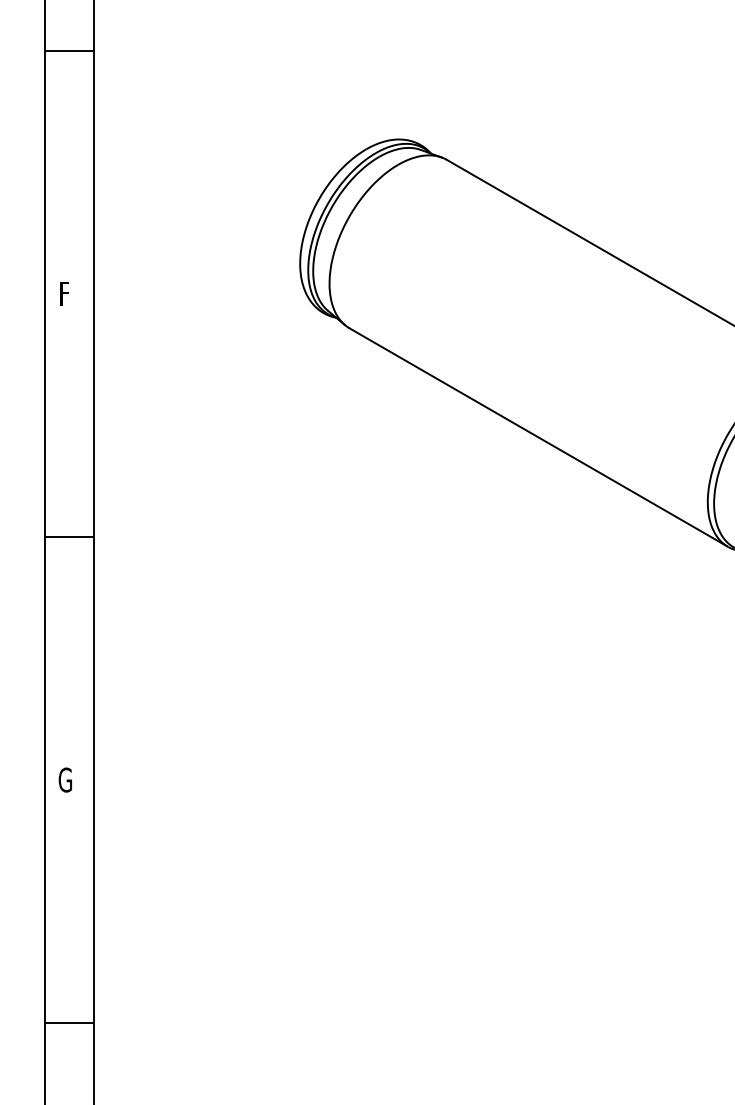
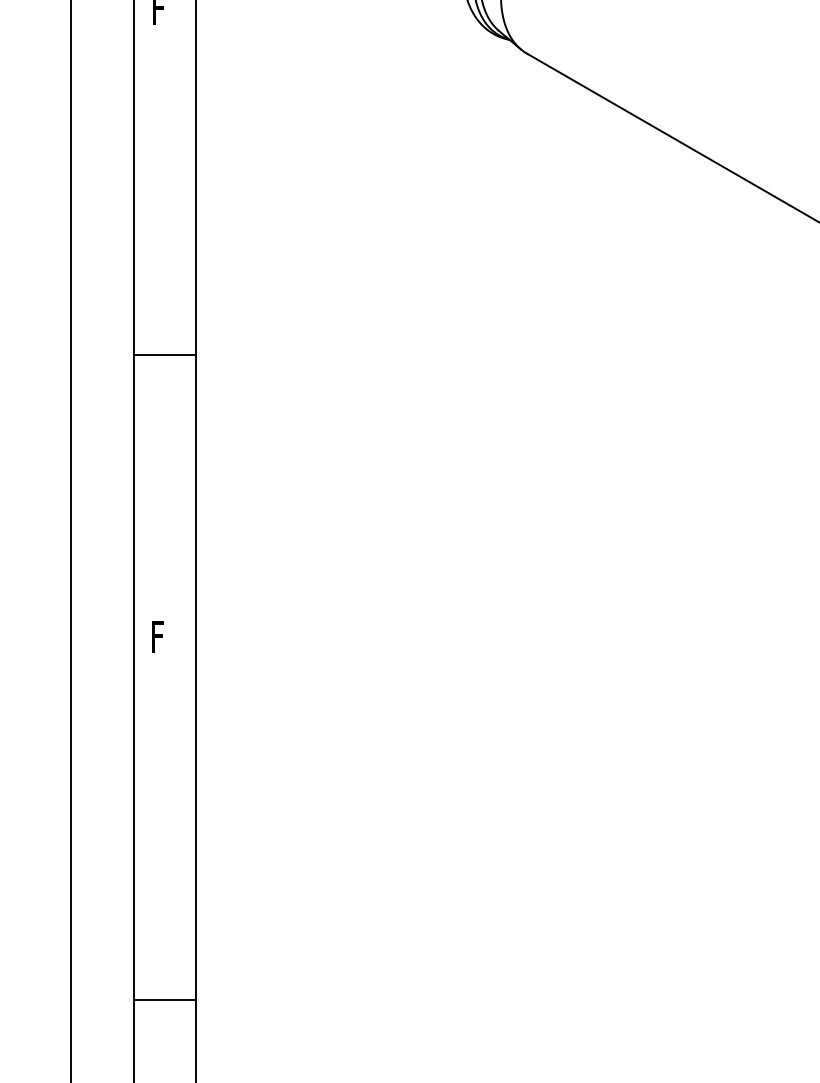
line: (69, 536) -> (165, 354), moved
text: (65, 779) -> (159, 636), G -> F
line: (69, 1023) -> (165, 1000), moved

